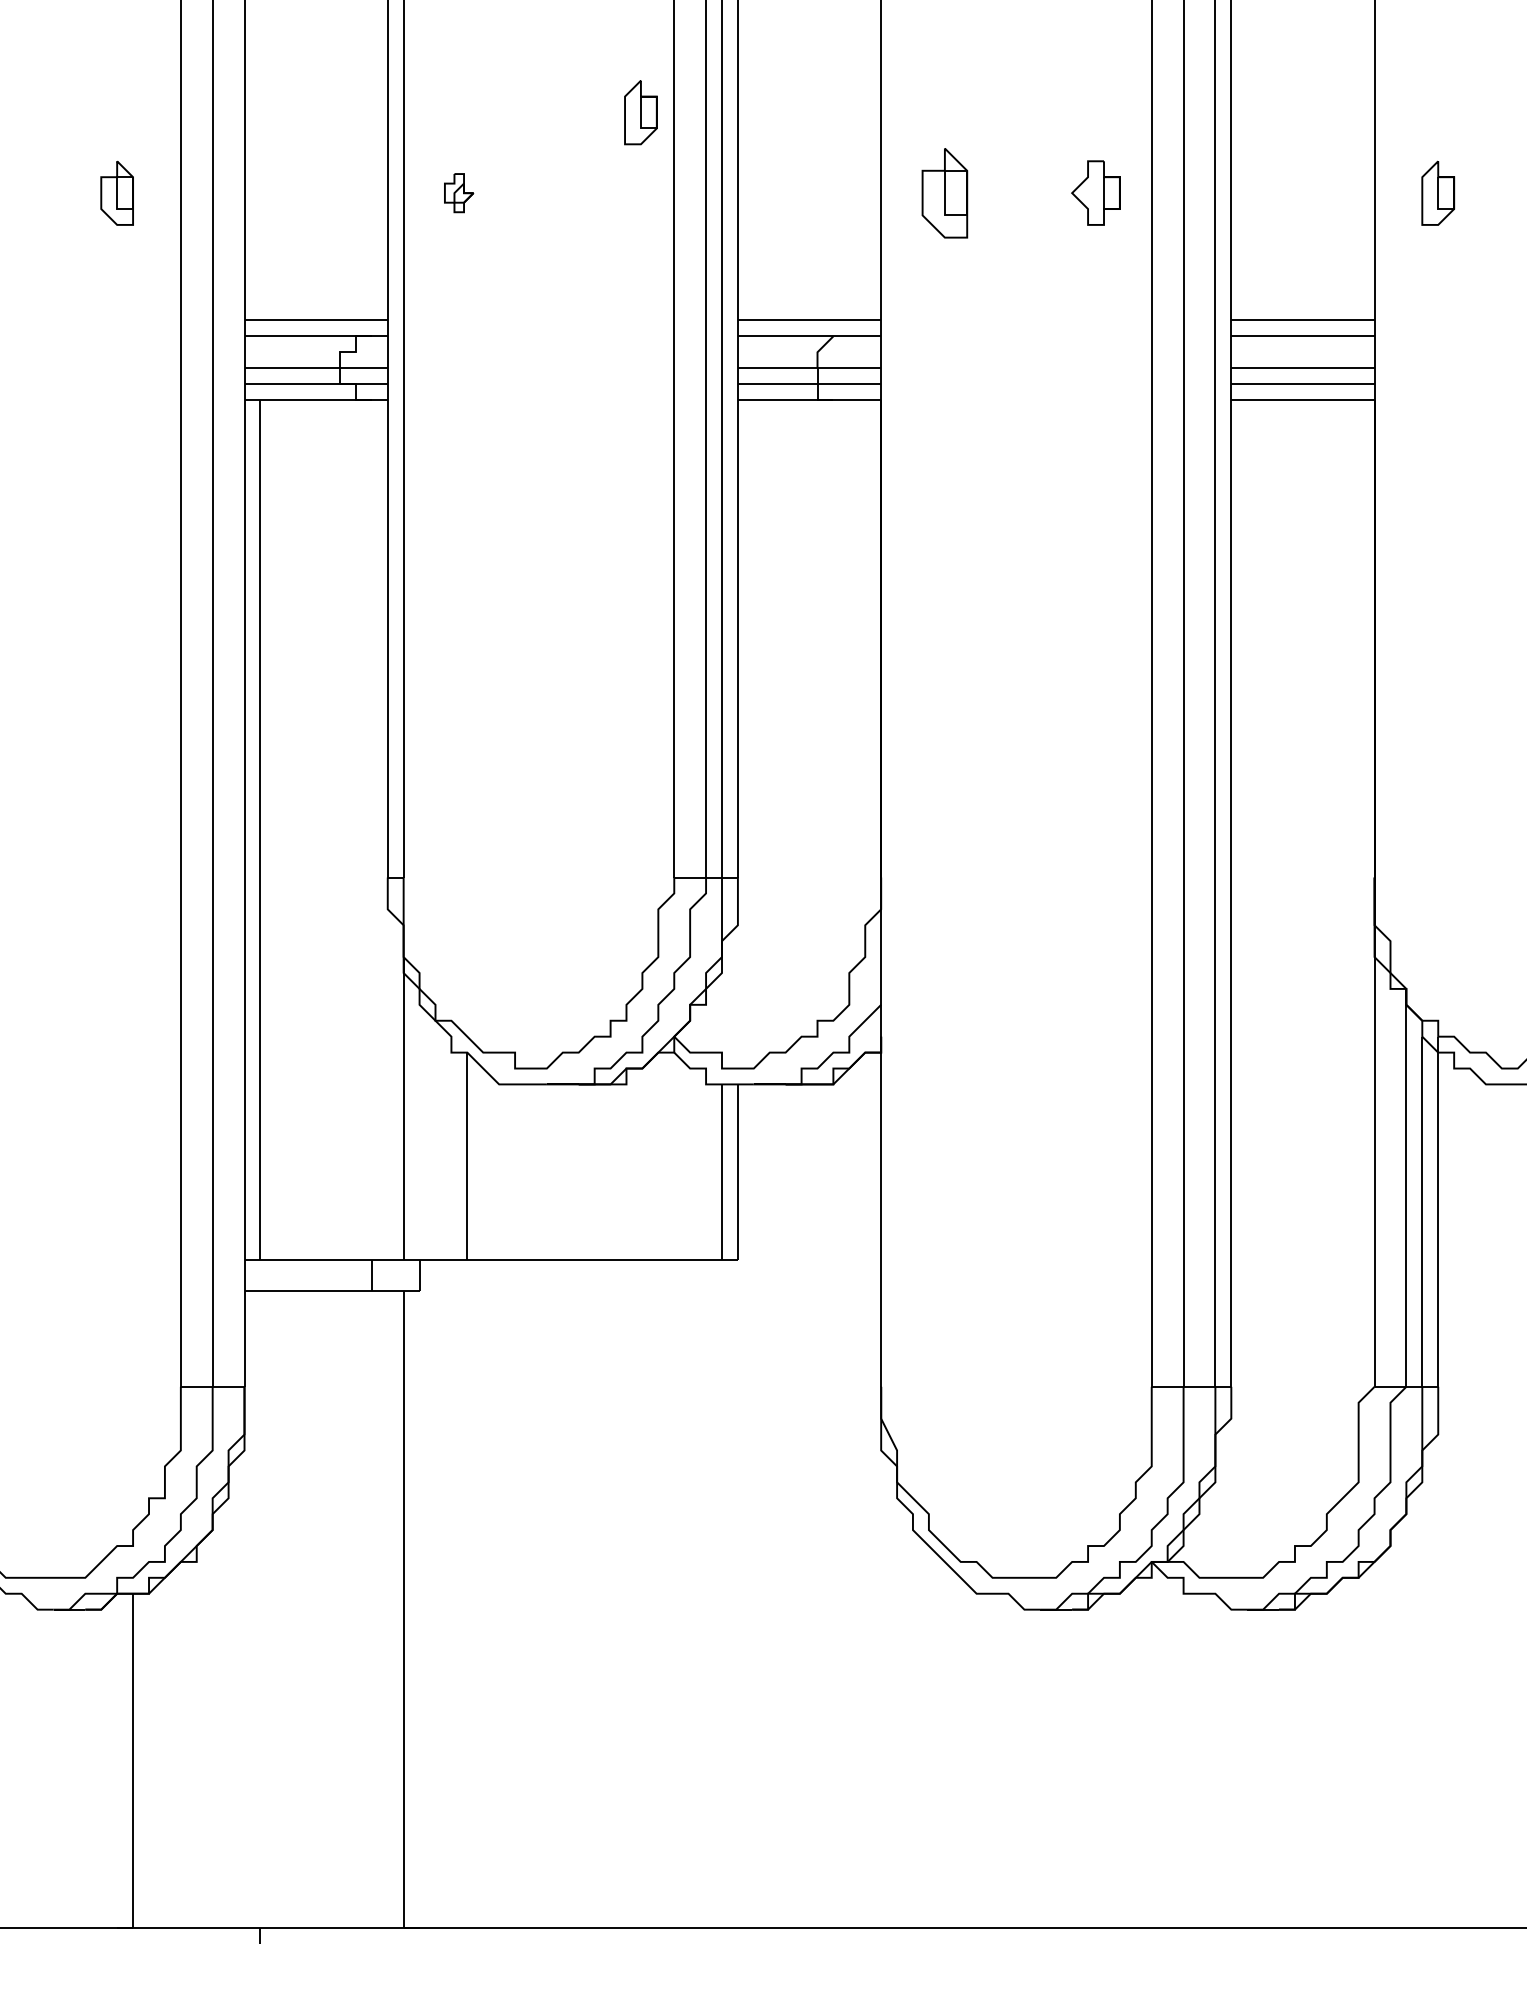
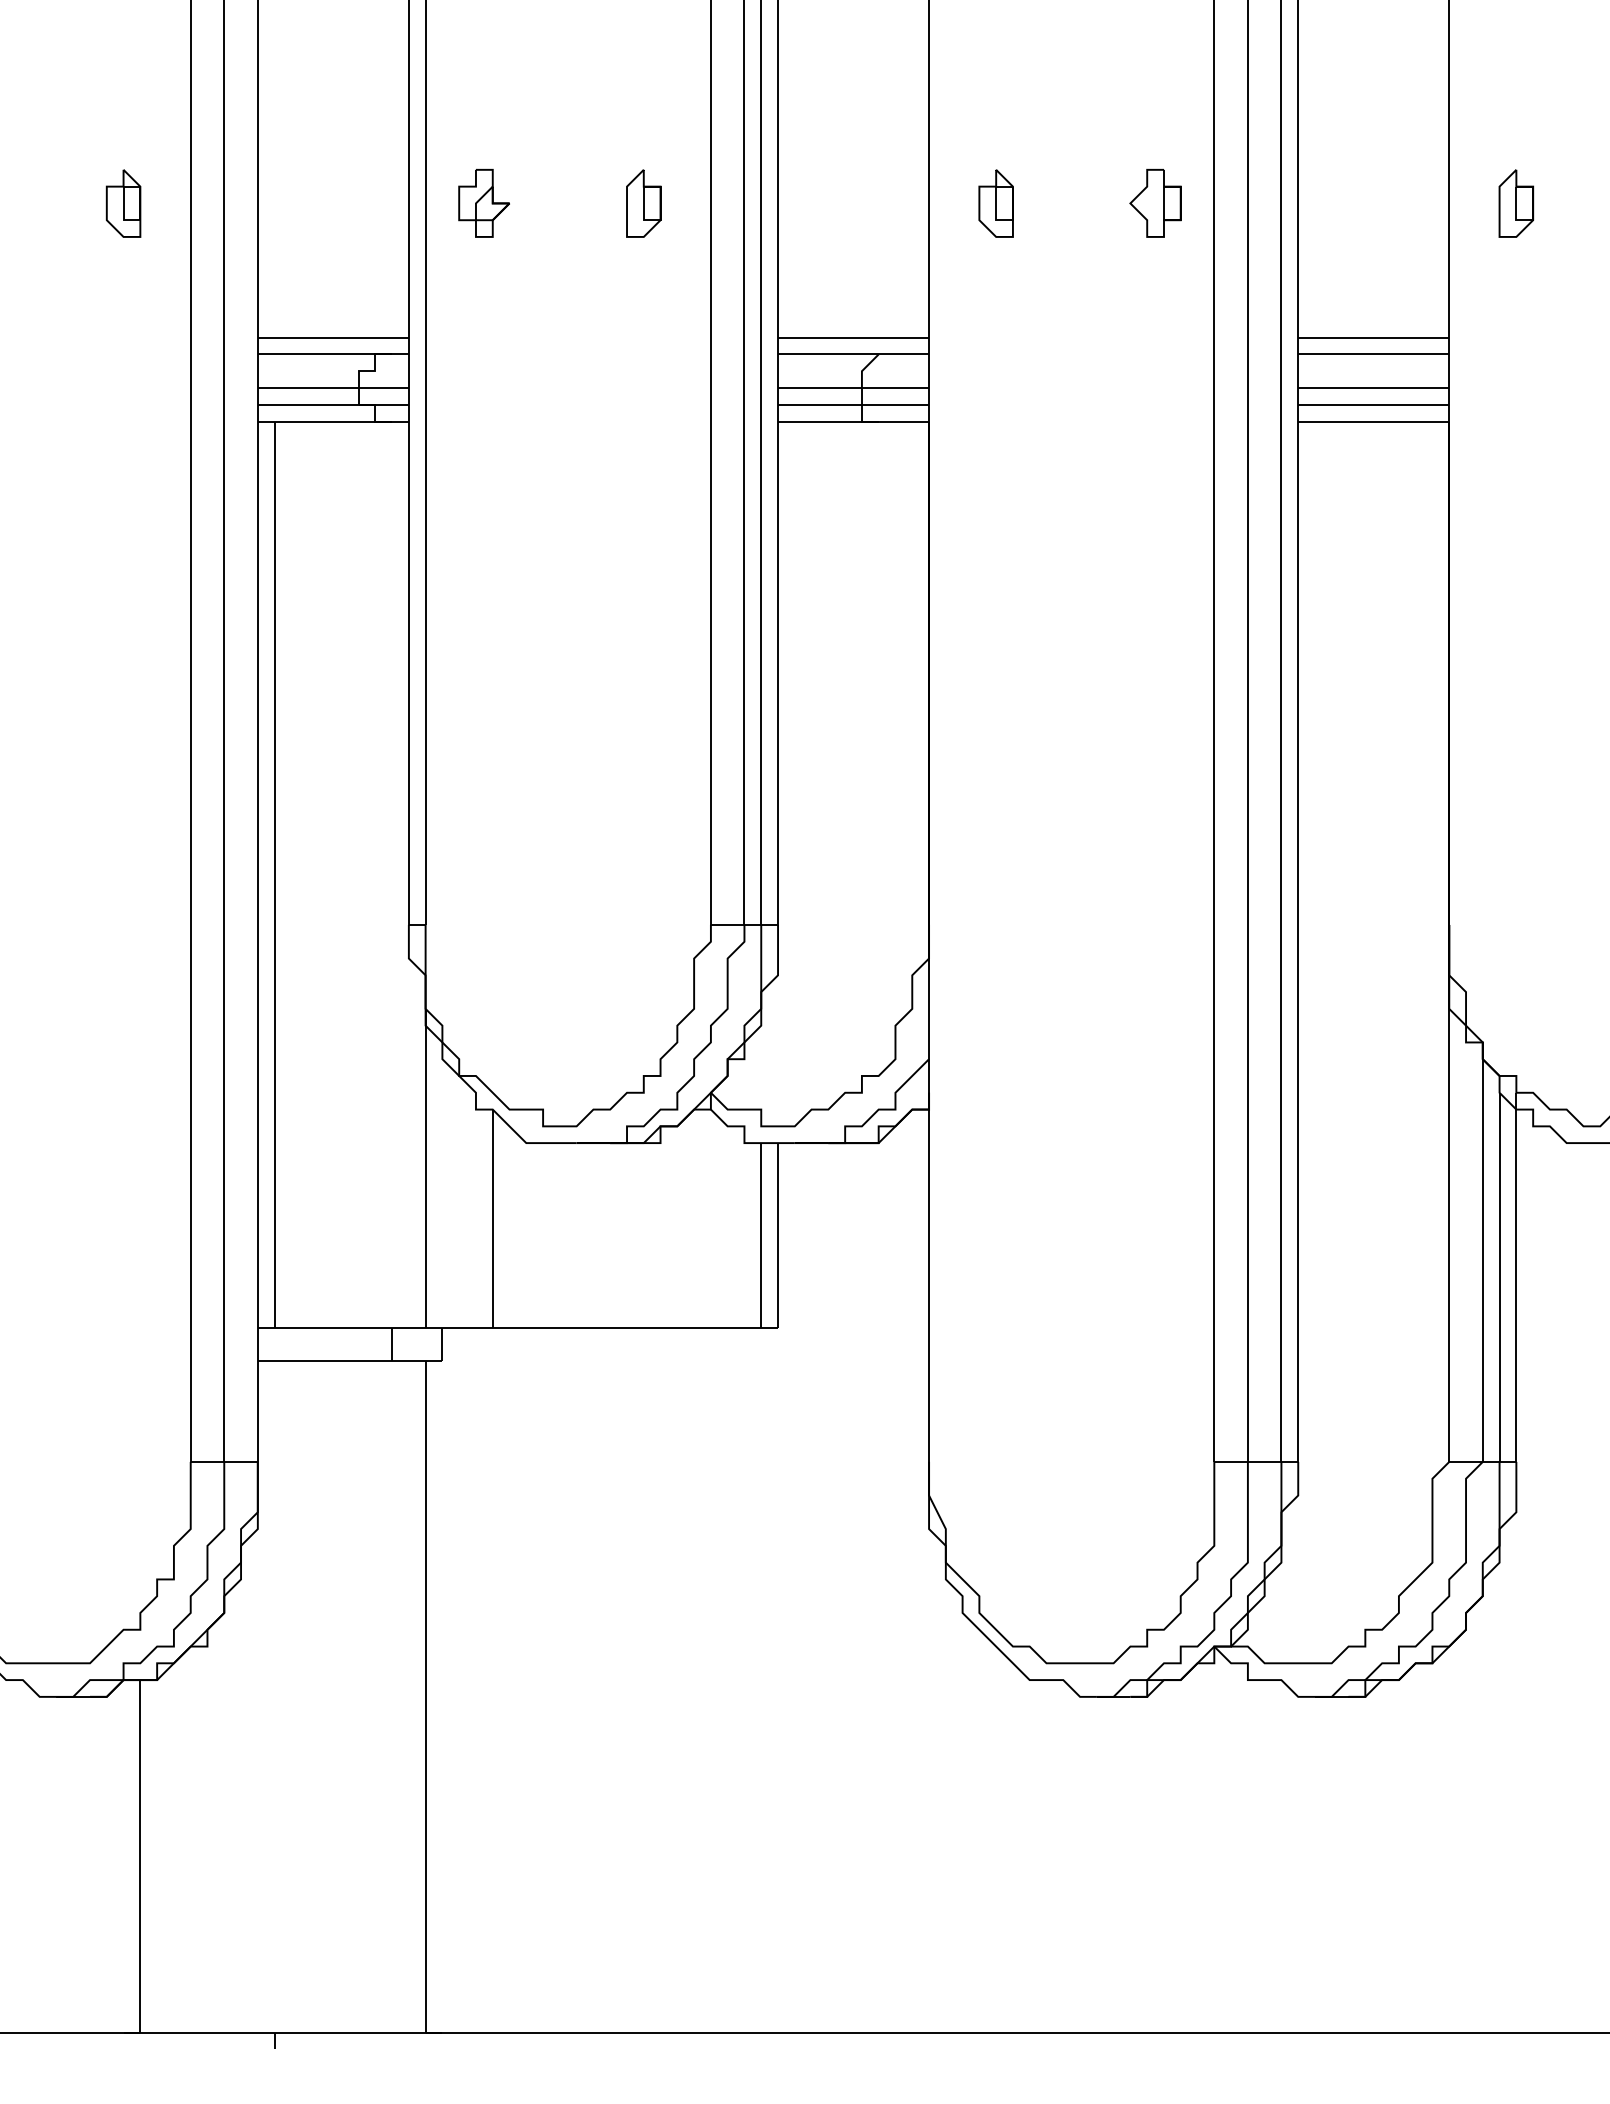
part: (640, 112) -> (643, 203), moved
part: (458, 193) -> (483, 203), size x1.67
part: (944, 193) -> (995, 203), size x0.71

